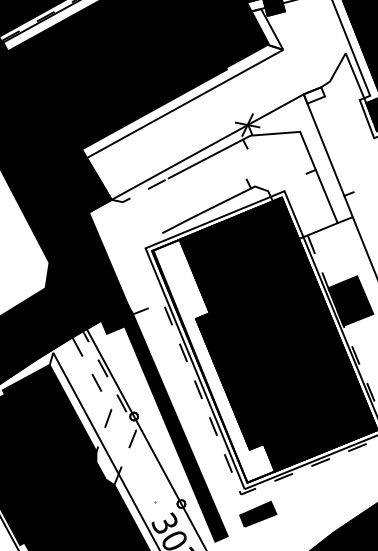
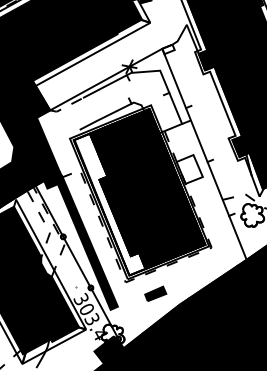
fill: (350, 301) -> (189, 169), removed
part: (257, 513) -> (155, 293), moved

